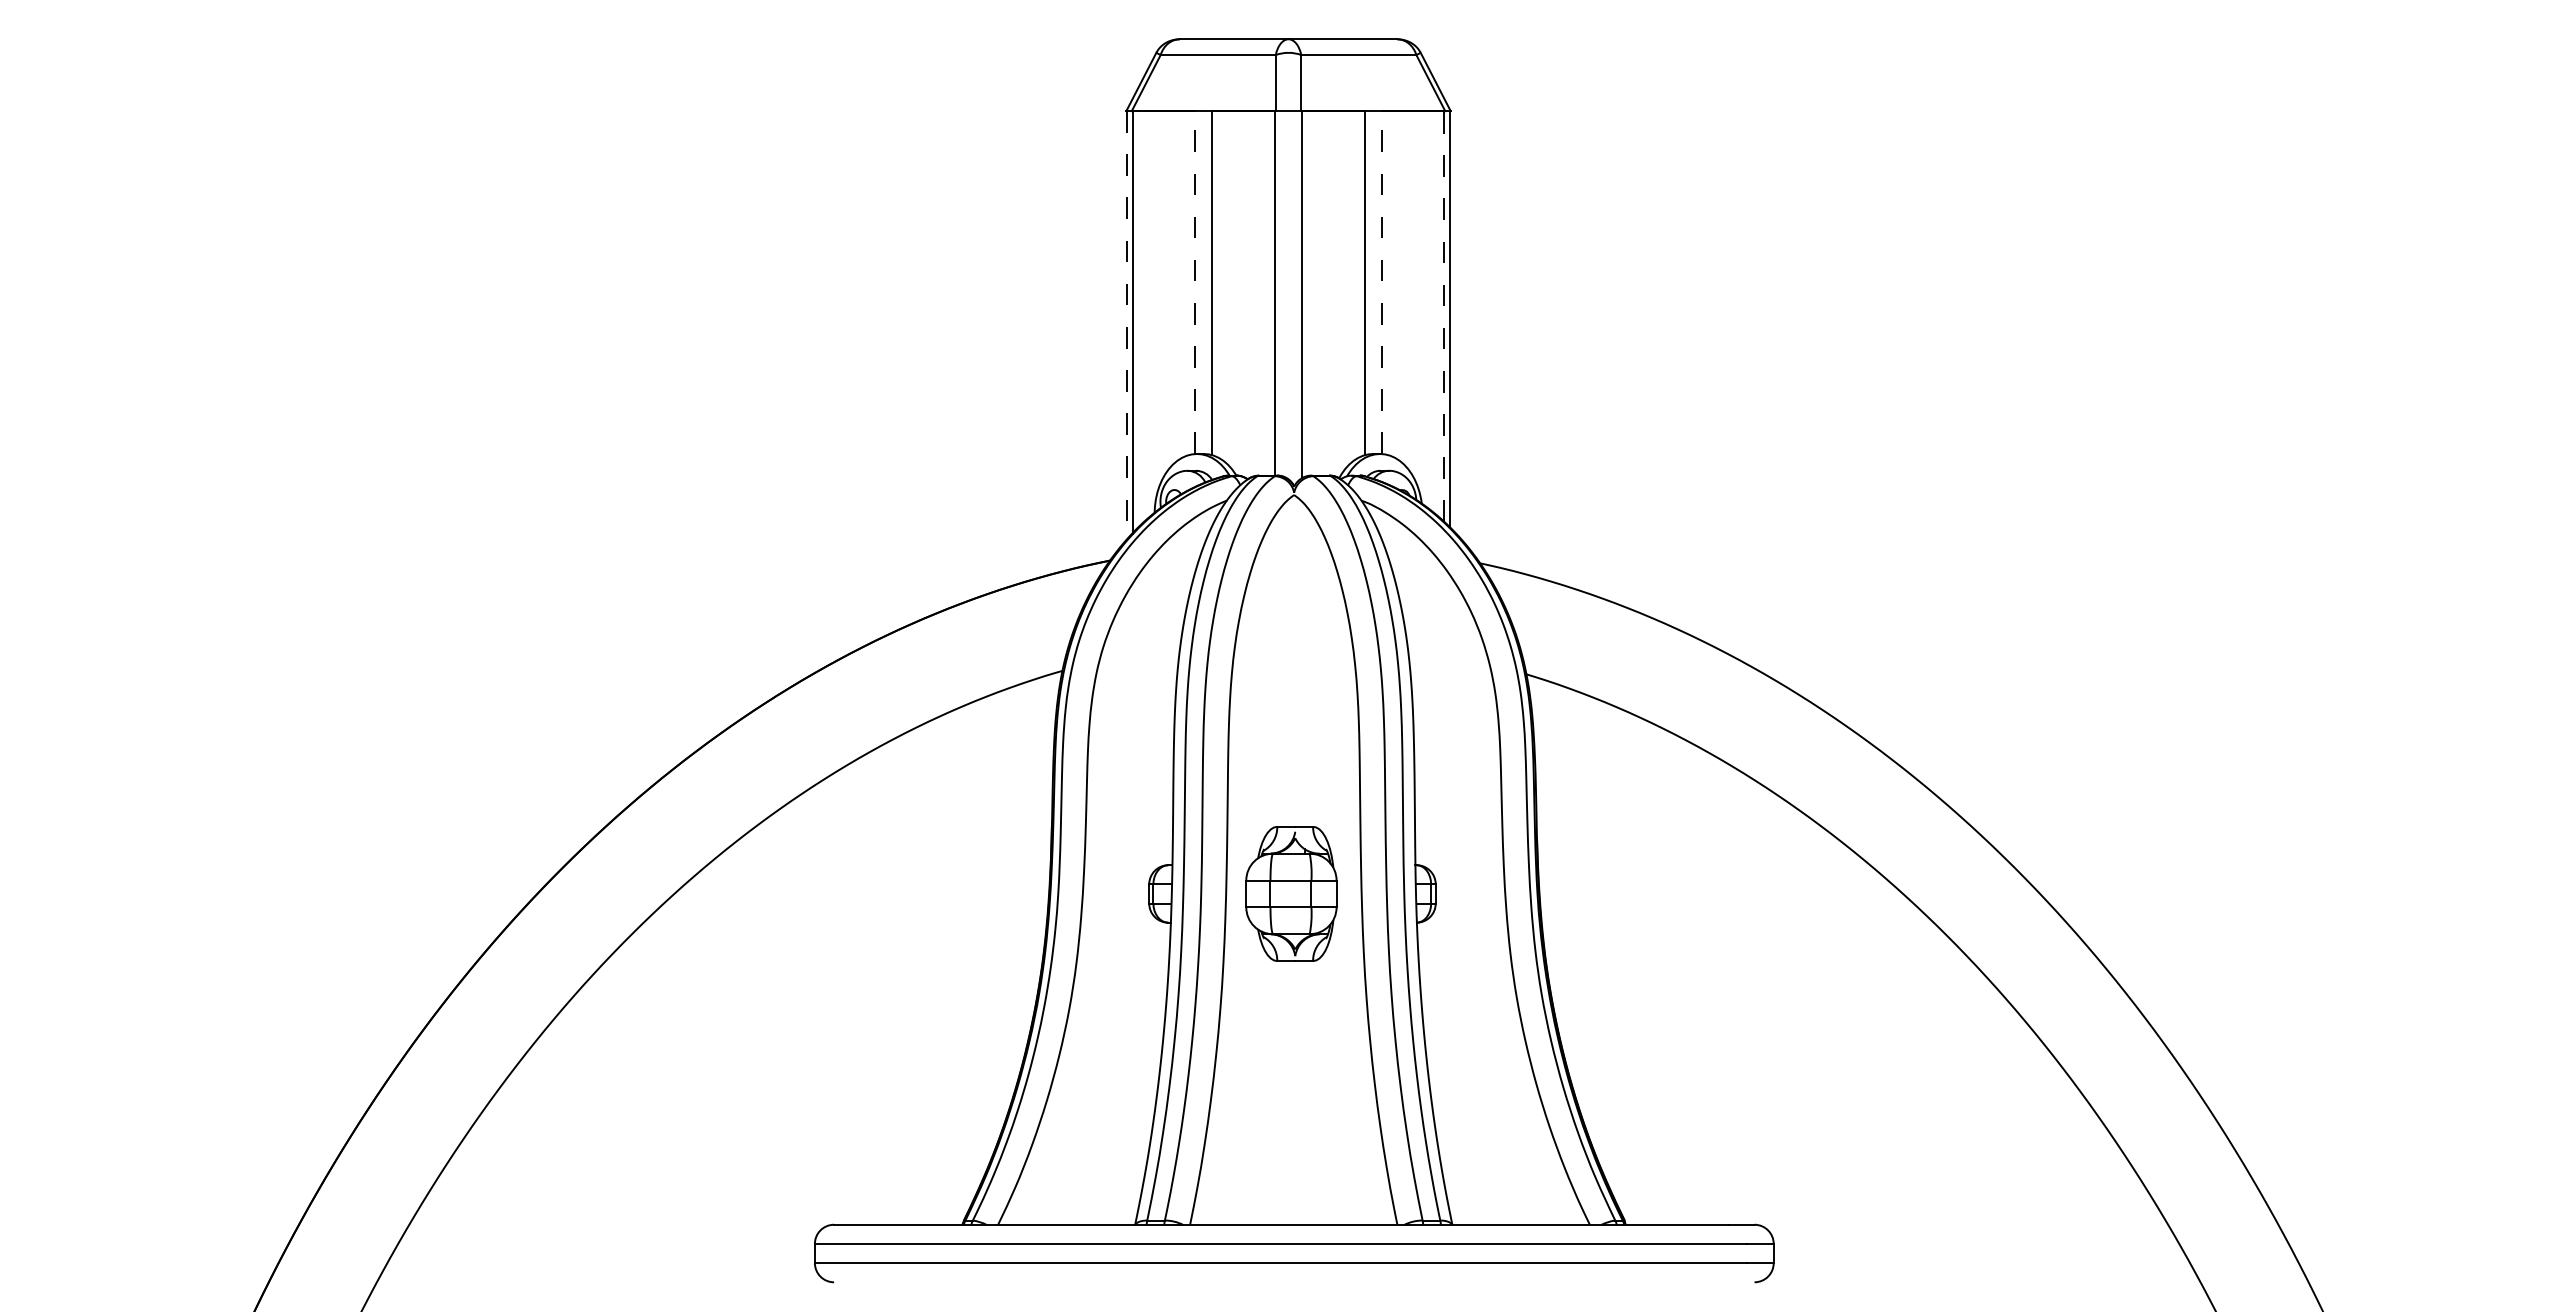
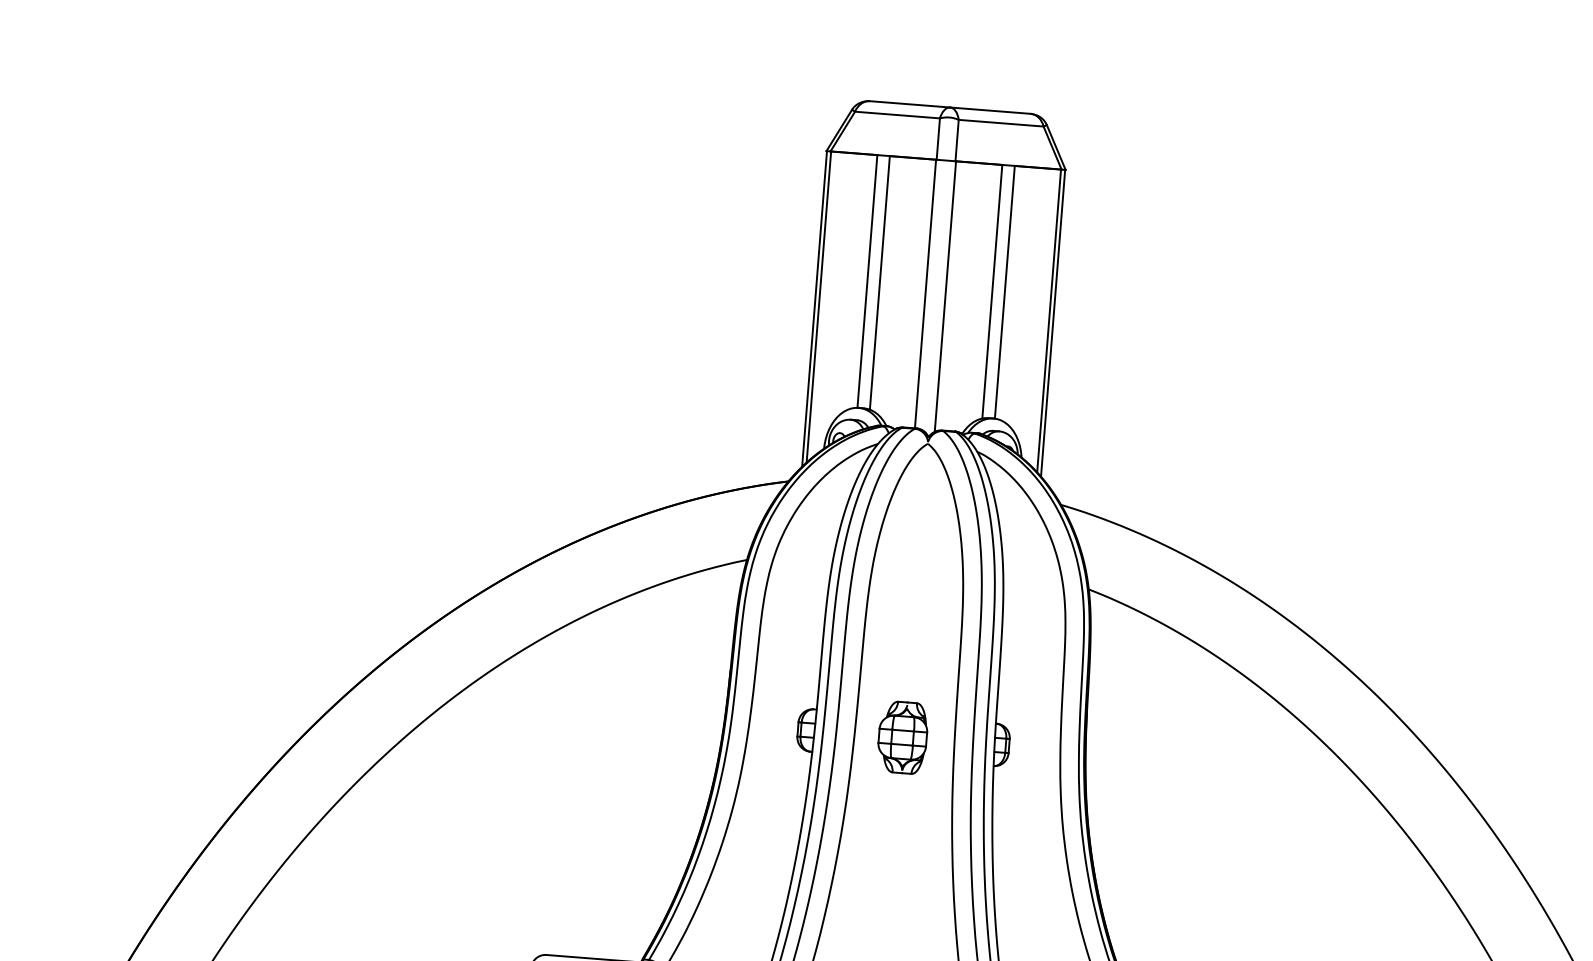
line: (1195, 282) -> (867, 281), dashed -> solid
line: (1381, 282) -> (1004, 292), dashed -> solid
line: (1444, 316) -> (1049, 320), dashed -> solid
line: (1126, 325) -> (814, 309), dashed -> solid
part: (1291, 893) -> (902, 737), size x0.71

